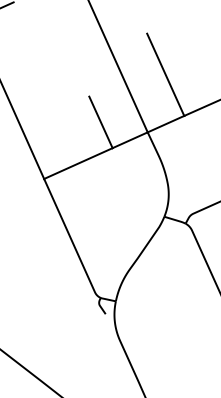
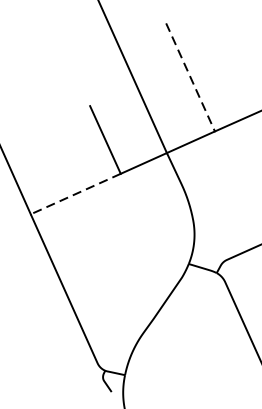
line: (165, 75) -> (190, 78), solid -> dashed
line: (78, 163) -> (75, 193), solid -> dashed

